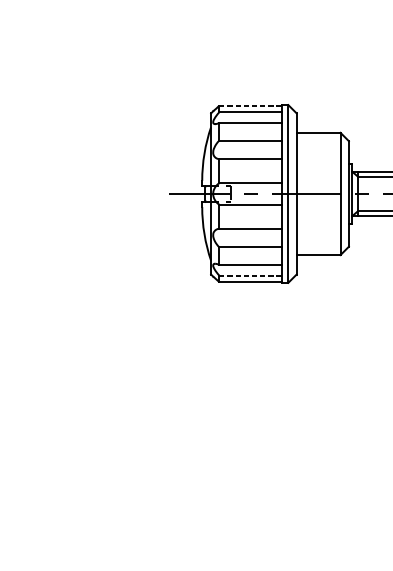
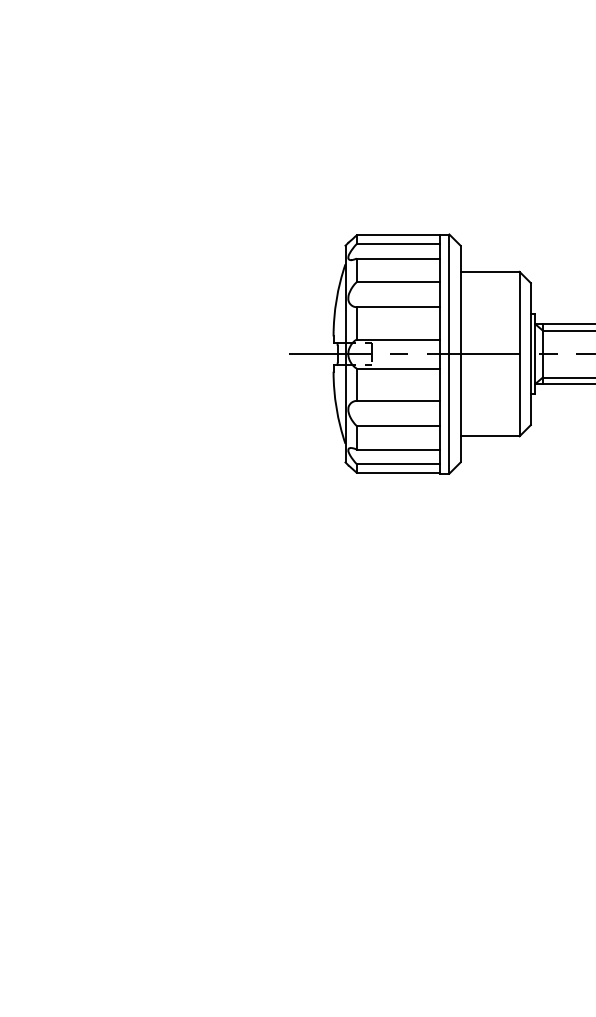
line: (250, 105) -> (398, 235), dashed -> solid
line: (250, 276) -> (398, 464), dashed -> solid

